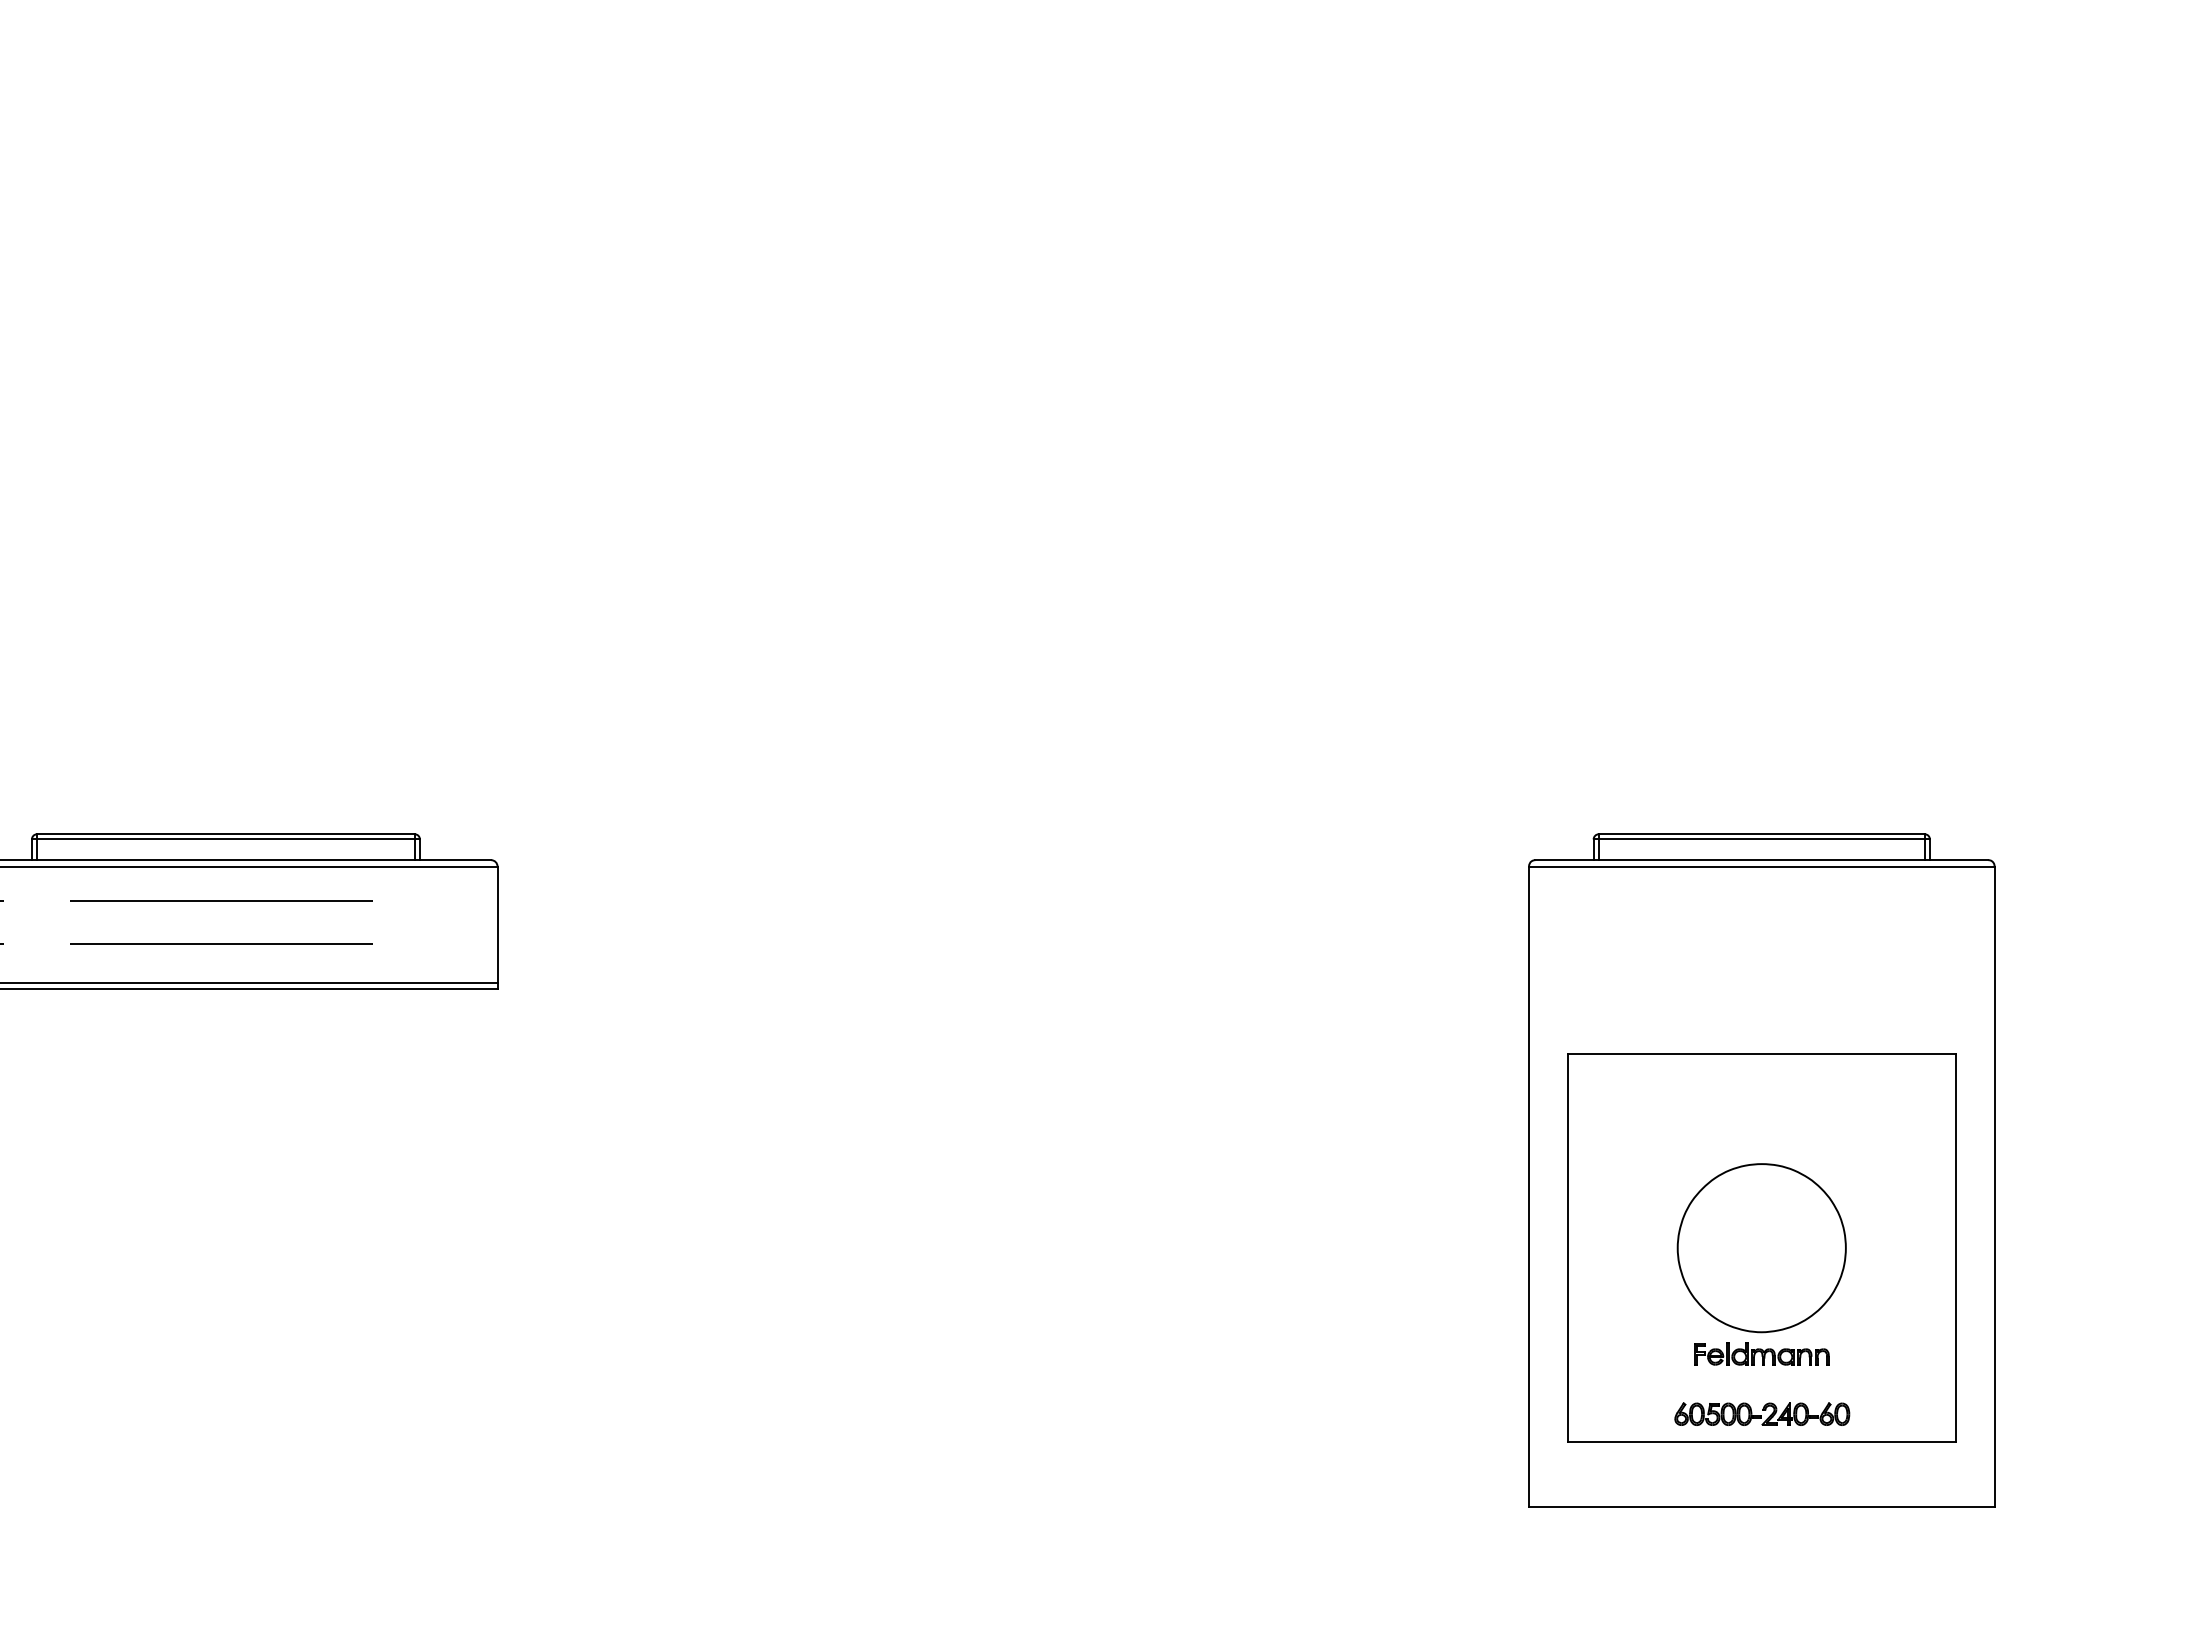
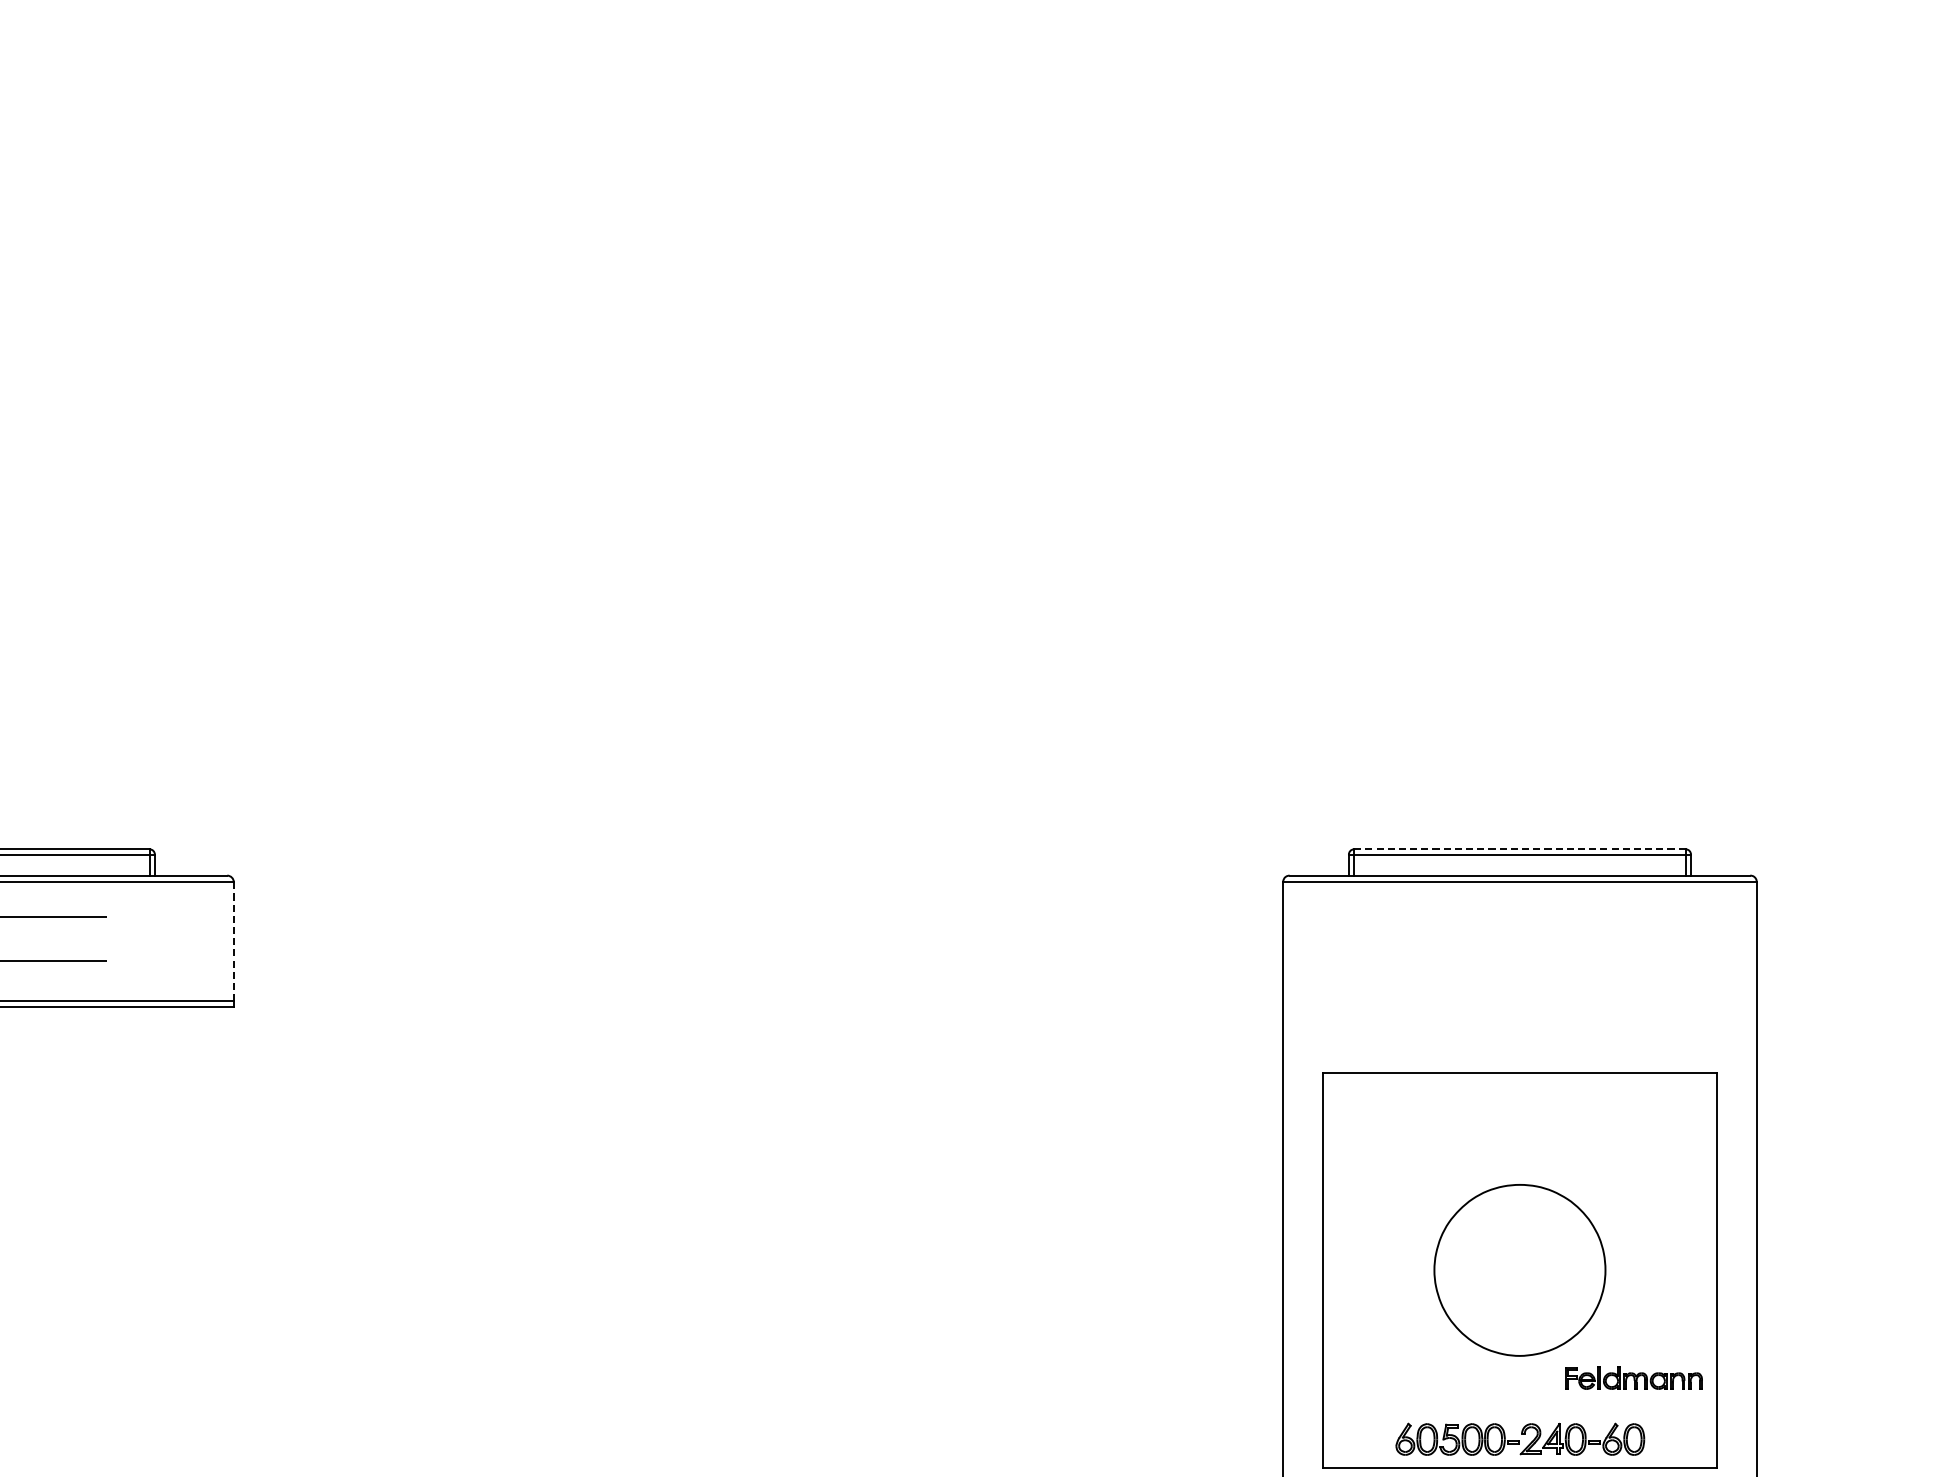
line: (1761, 834) -> (1519, 849), solid -> dashed
line: (497, 925) -> (233, 942), solid -> dashed
part: (1761, 1353) -> (1633, 1377), moved
part: (1762, 1413) -> (1520, 1438), size x1.4

